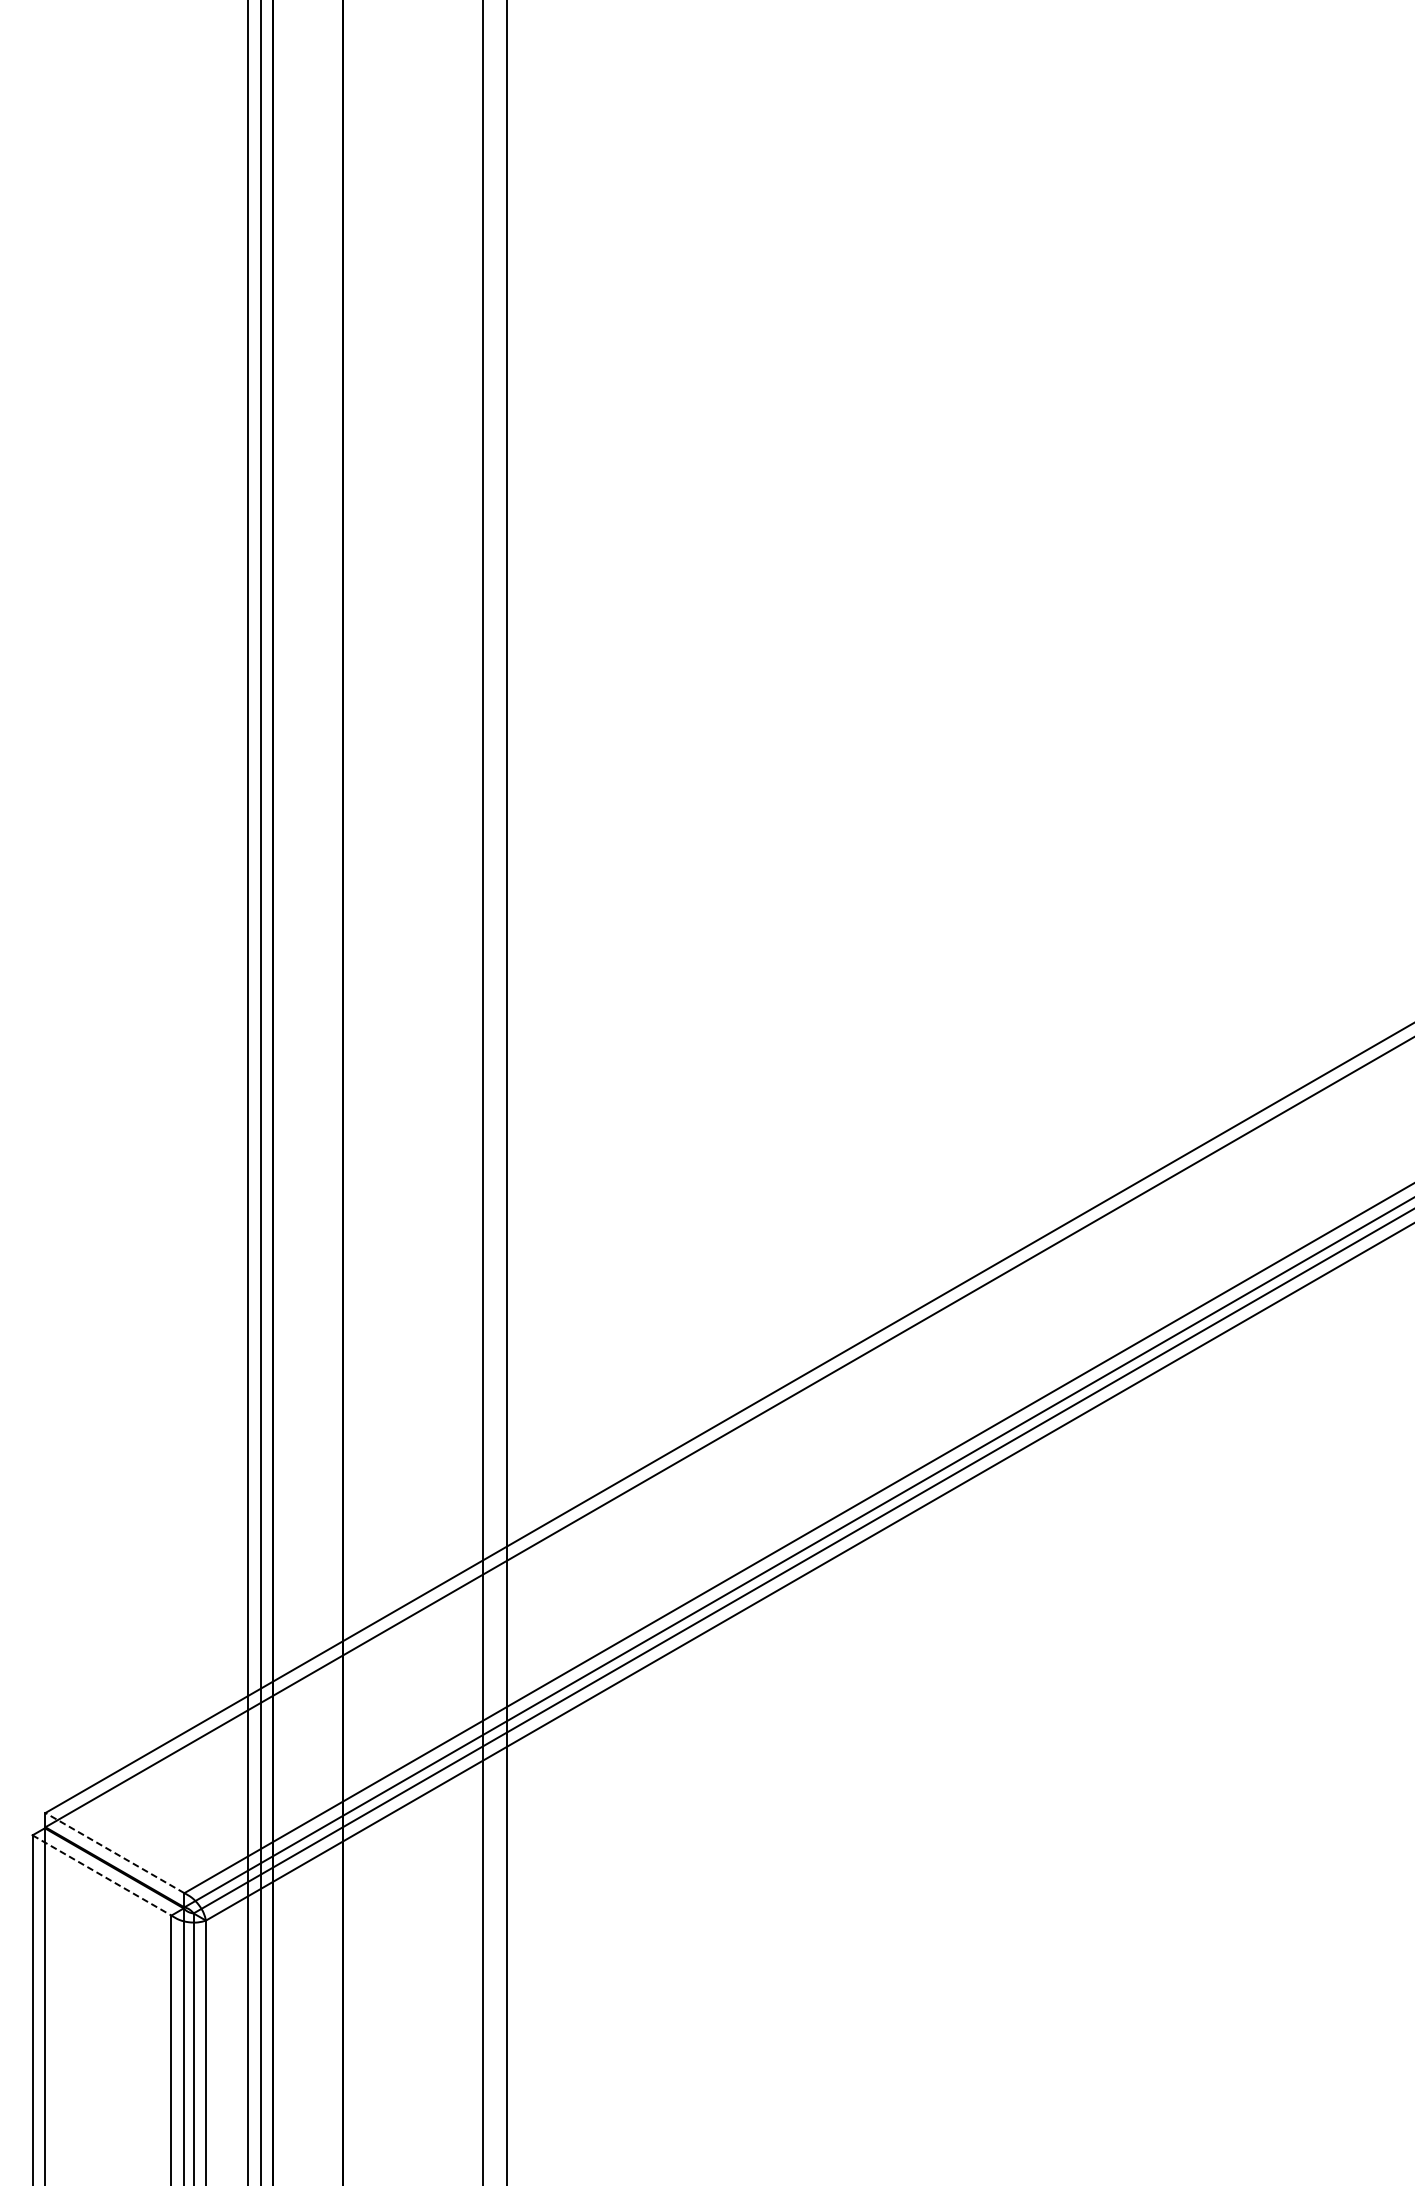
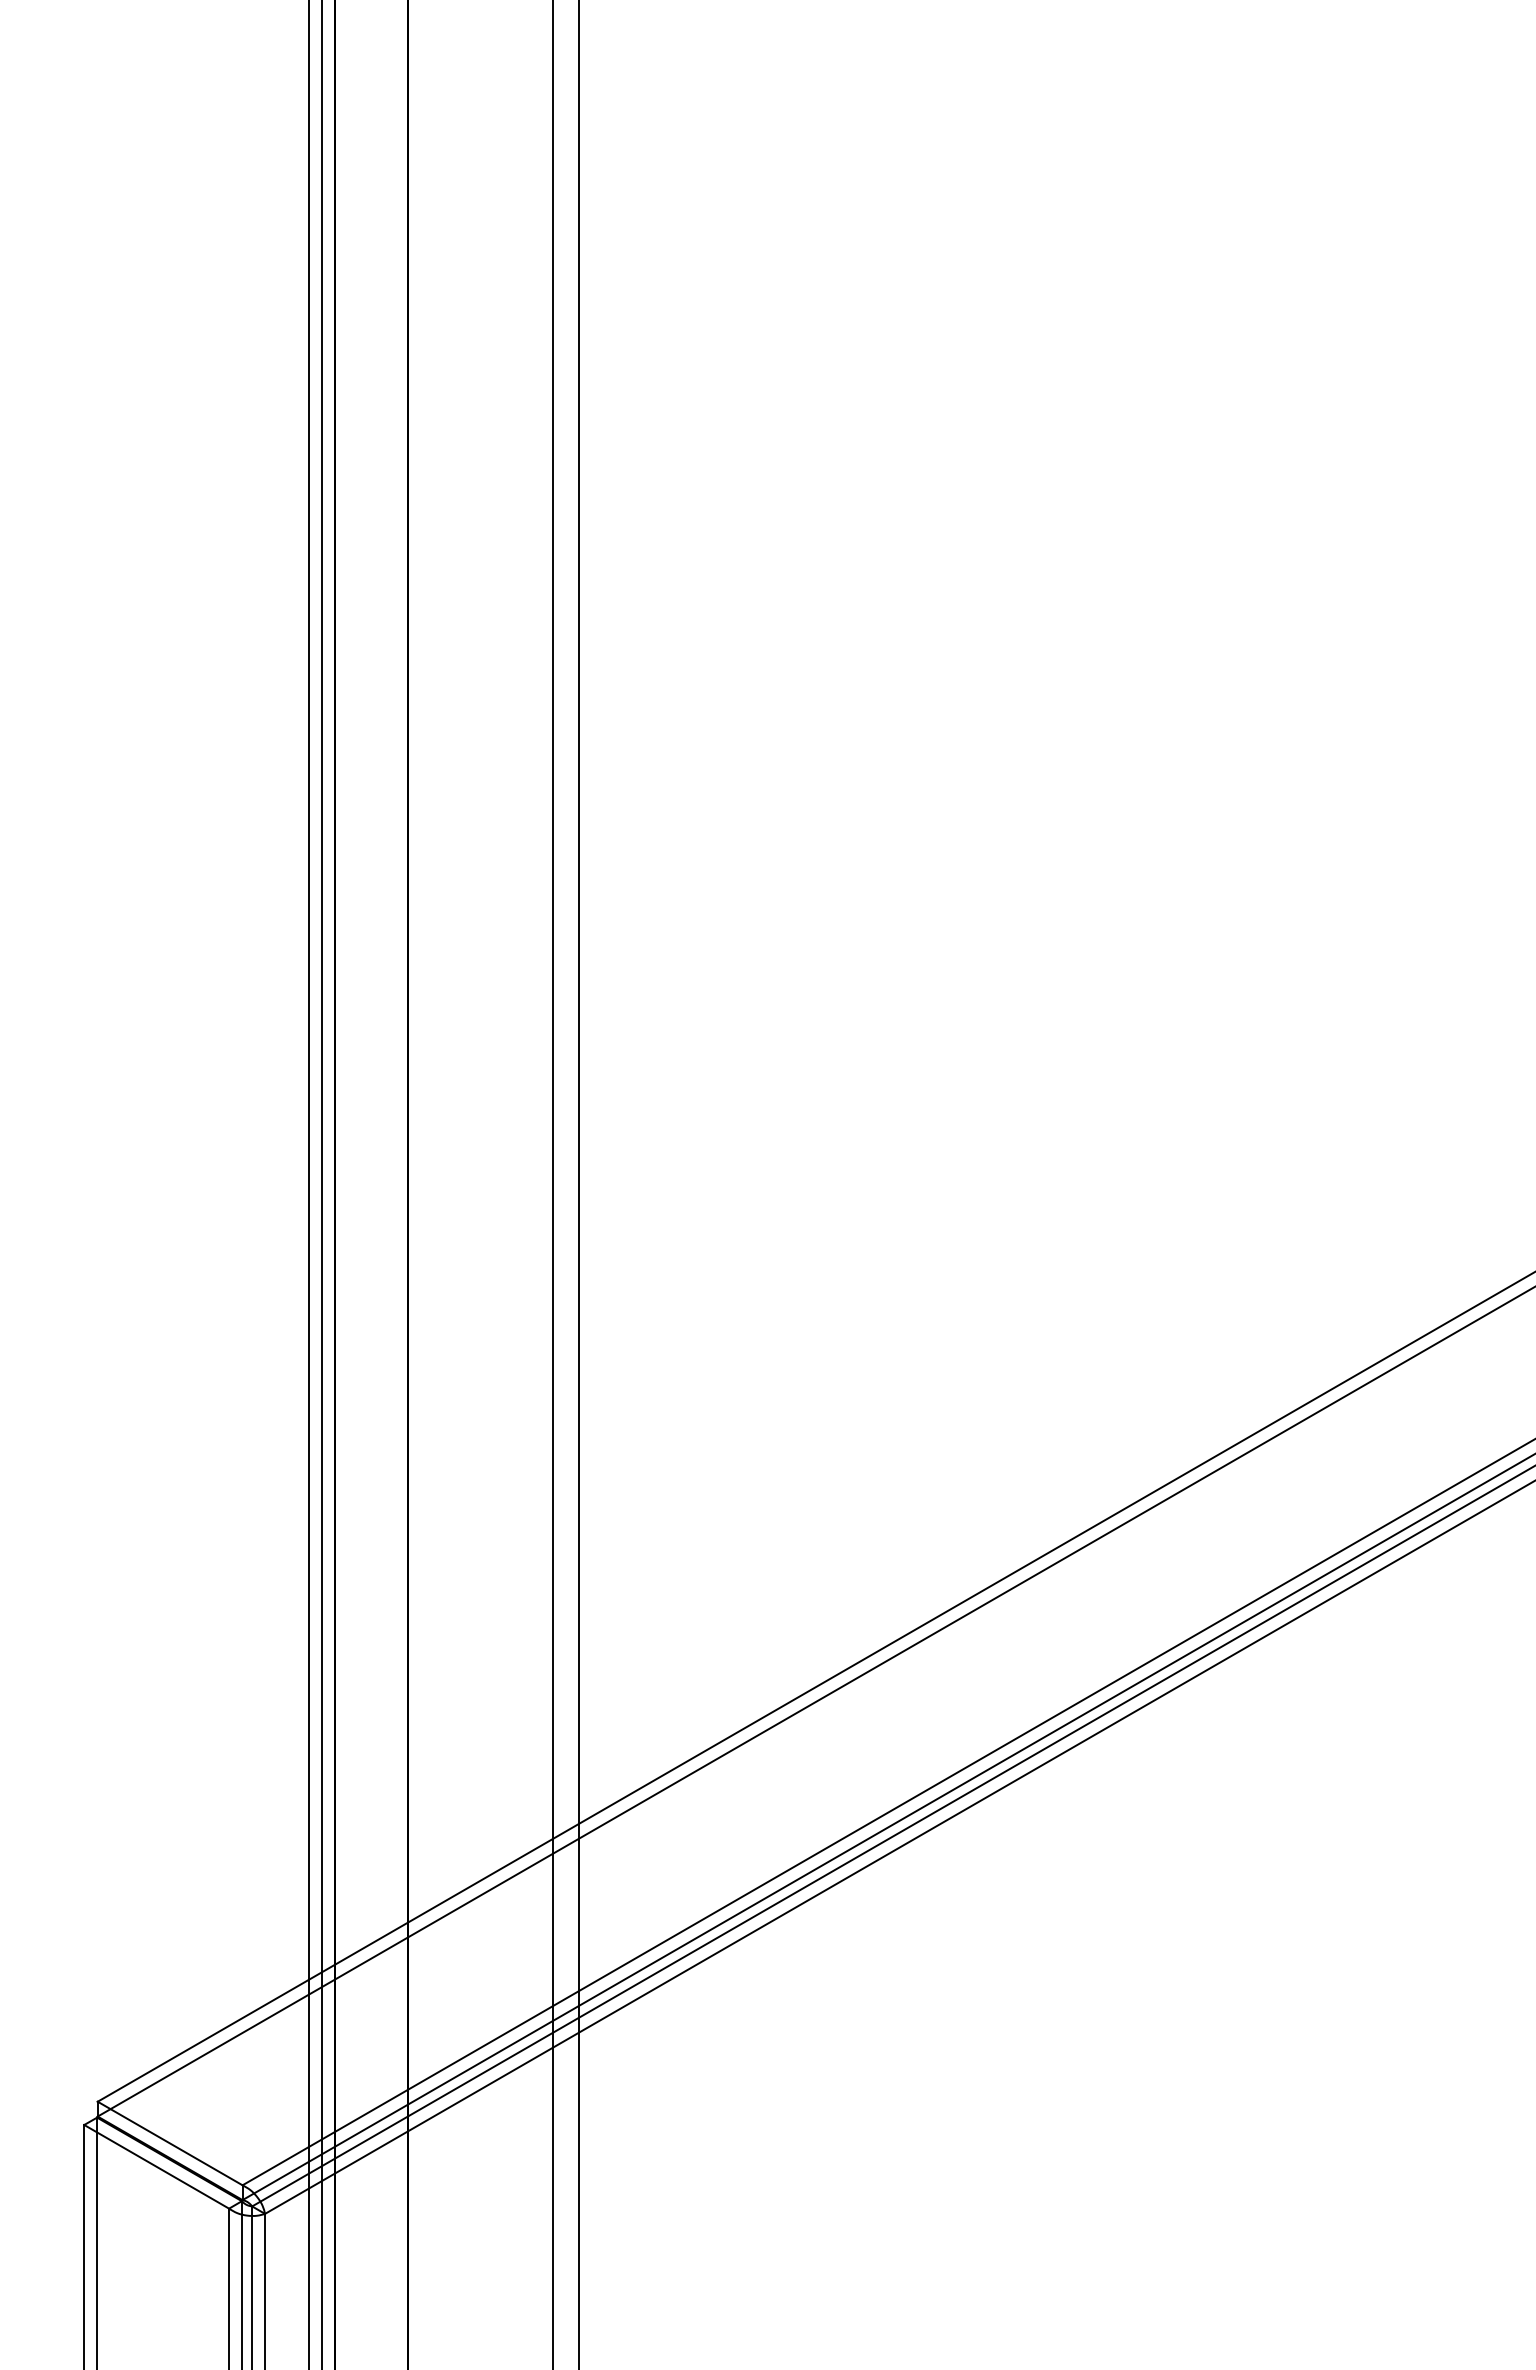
line: (115, 1853) -> (170, 2143), dashed -> solid
line: (101, 1875) -> (156, 2166), dashed -> solid

